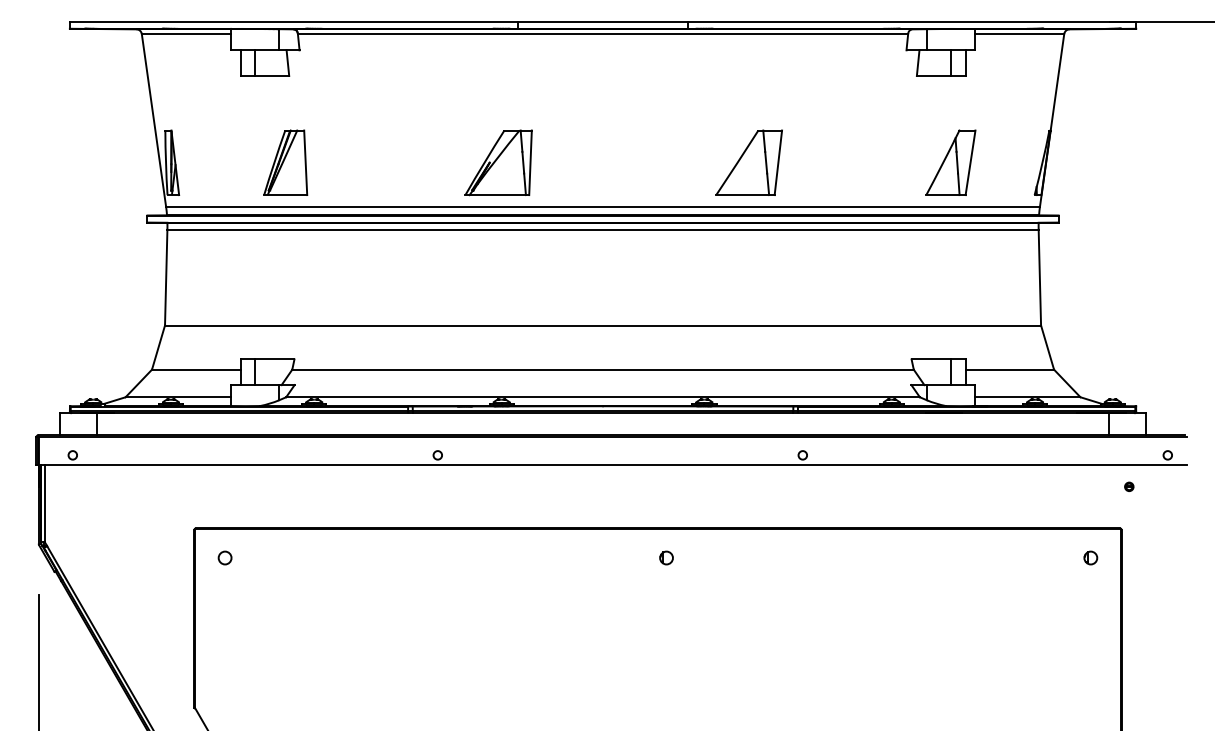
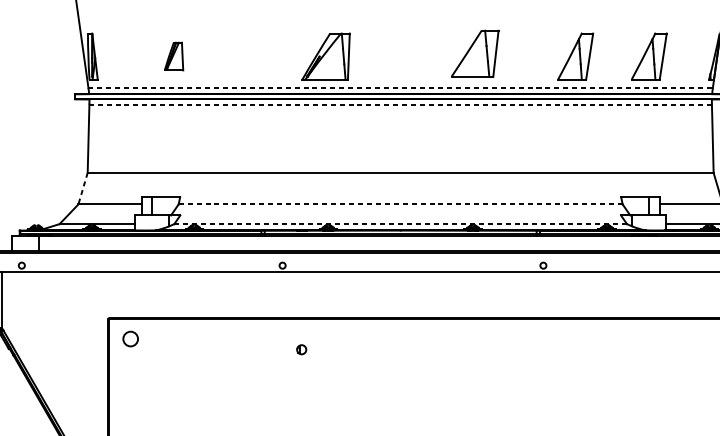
part: (285, 162) -> (173, 56), size x0.6
part: (748, 162) -> (474, 53), moved
part: (847, 162) -> (575, 56), added
line: (603, 206) -> (400, 87), solid -> dashed
line: (603, 229) -> (400, 104), solid -> dashed
line: (158, 348) -> (83, 189), solid -> dashed
line: (603, 369) -> (400, 204), solid -> dashed
line: (603, 397) -> (400, 224), solid -> dashed
circle: (224, 557) -> (130, 338), size x1.6
part: (666, 557) -> (301, 349), moved

